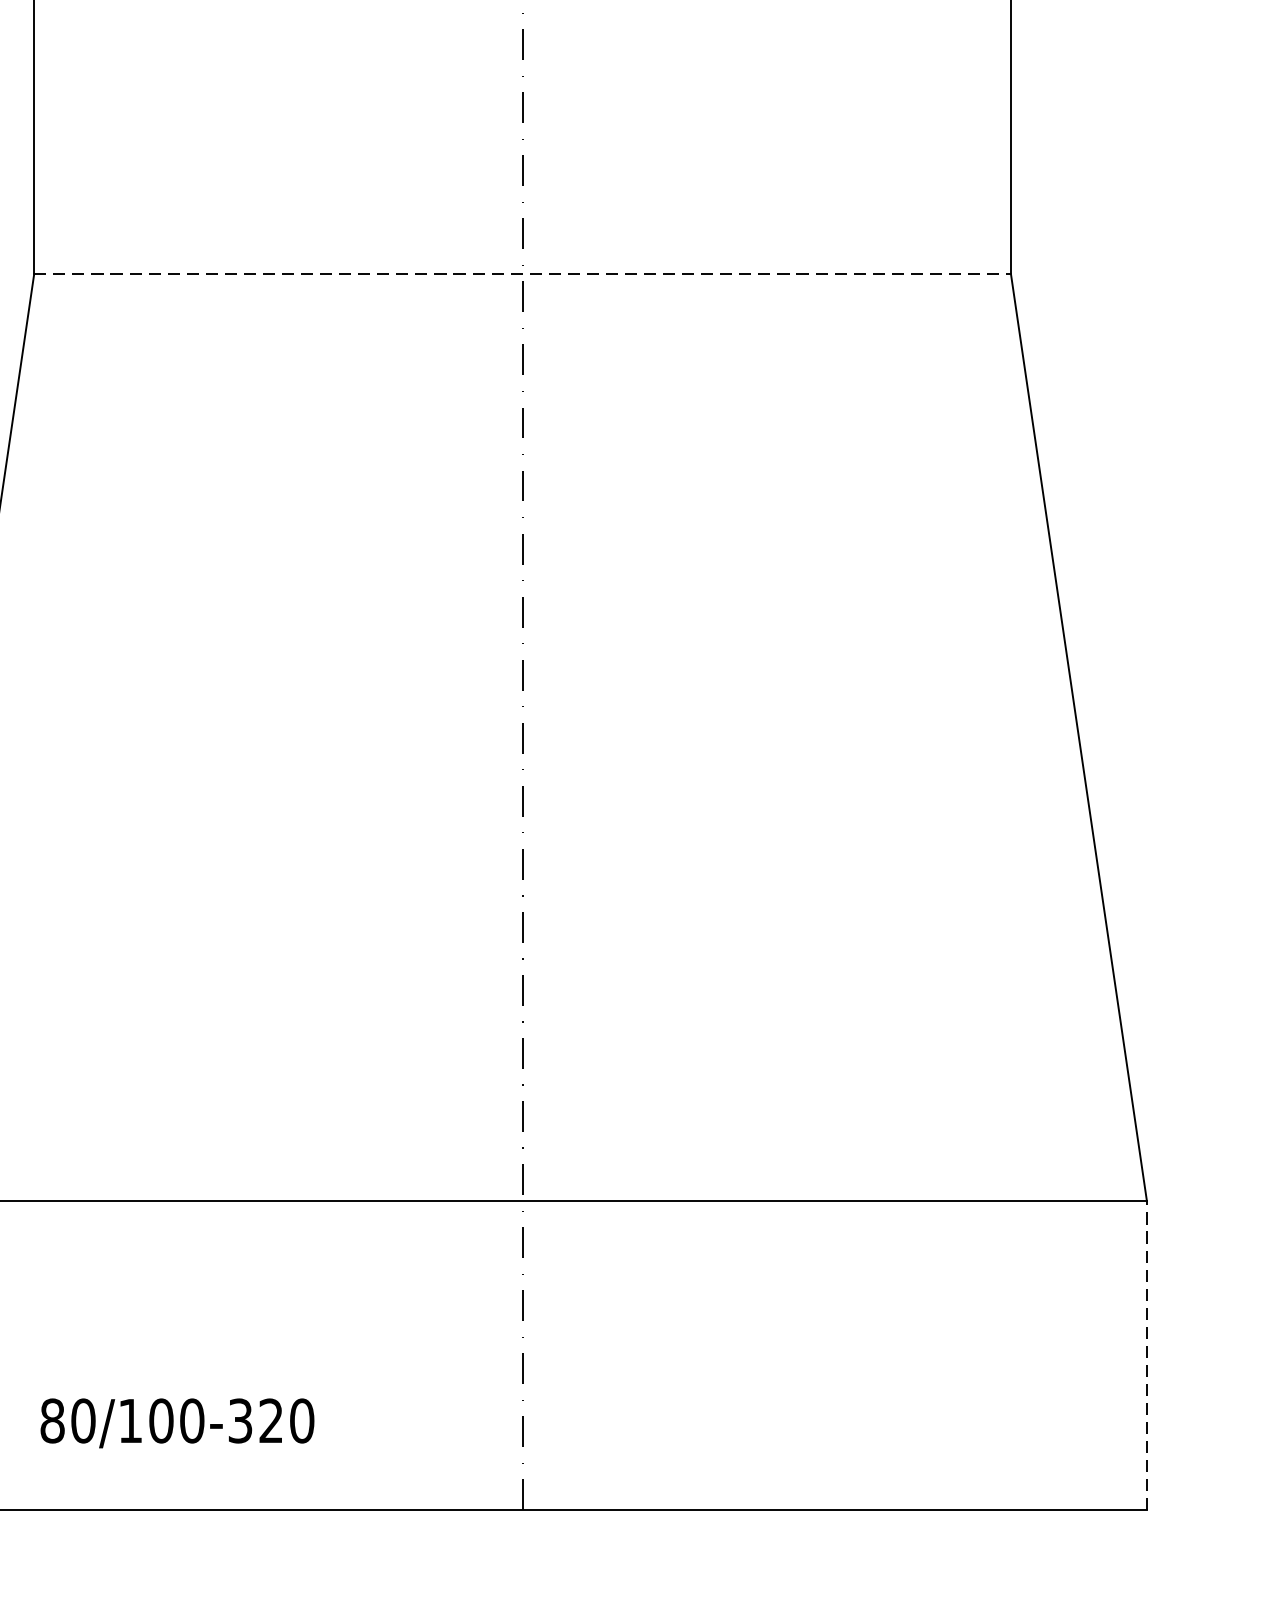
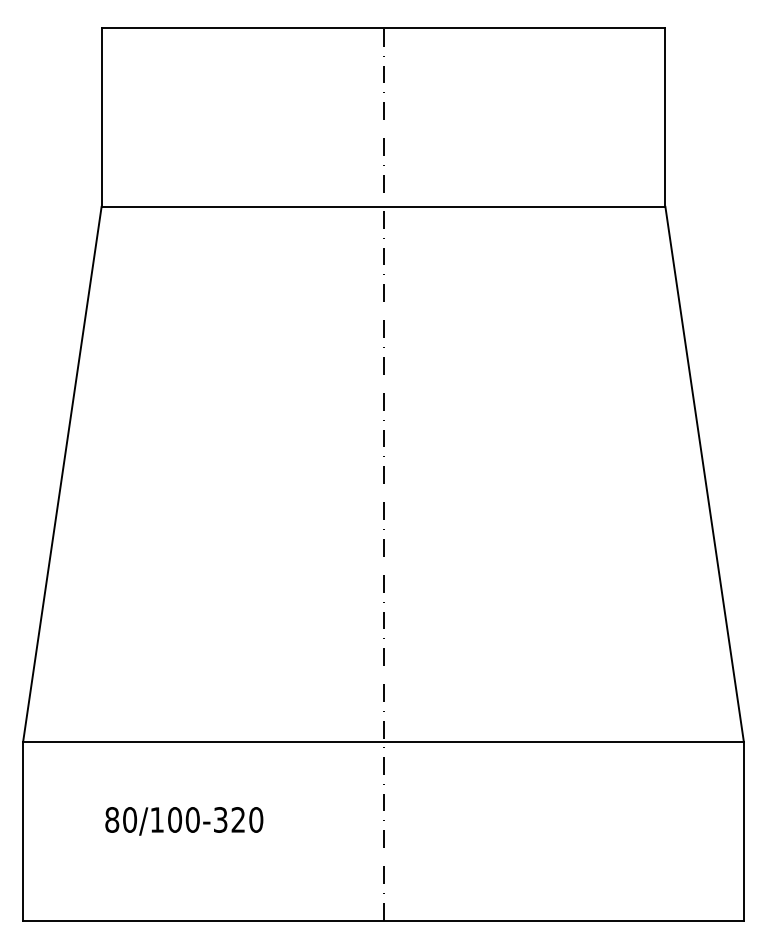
line: (522, 273) -> (383, 206), dashed -> solid
line: (1146, 1354) -> (743, 830), dashed -> solid
text: (177, 1423) -> (184, 821), moved

